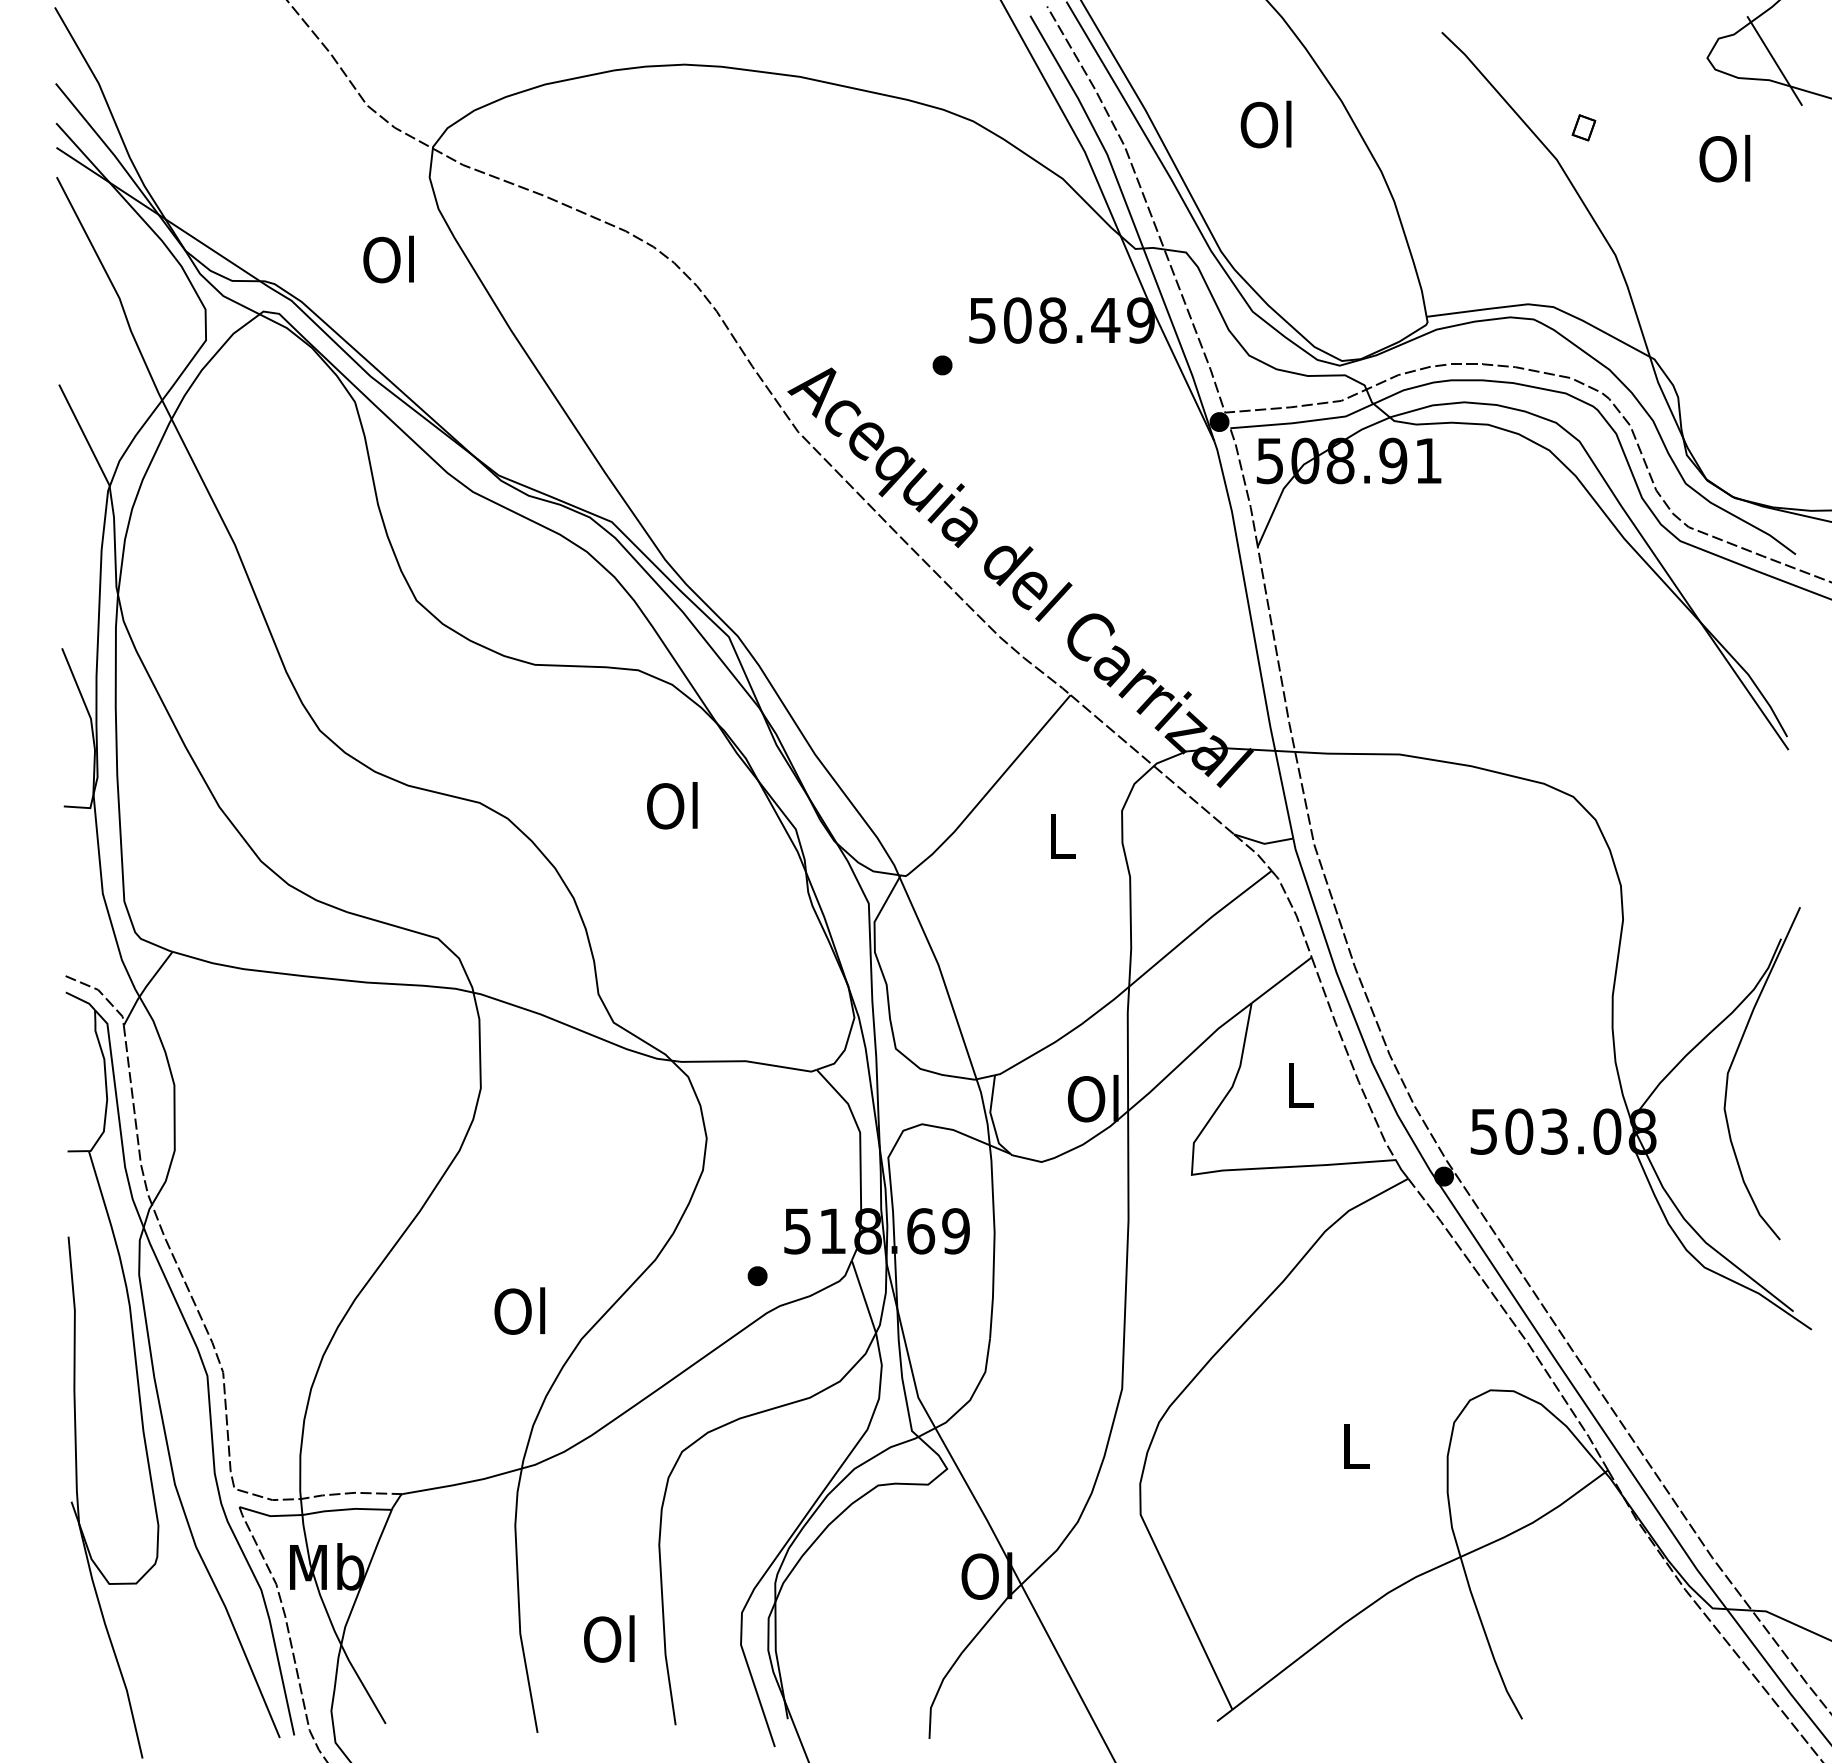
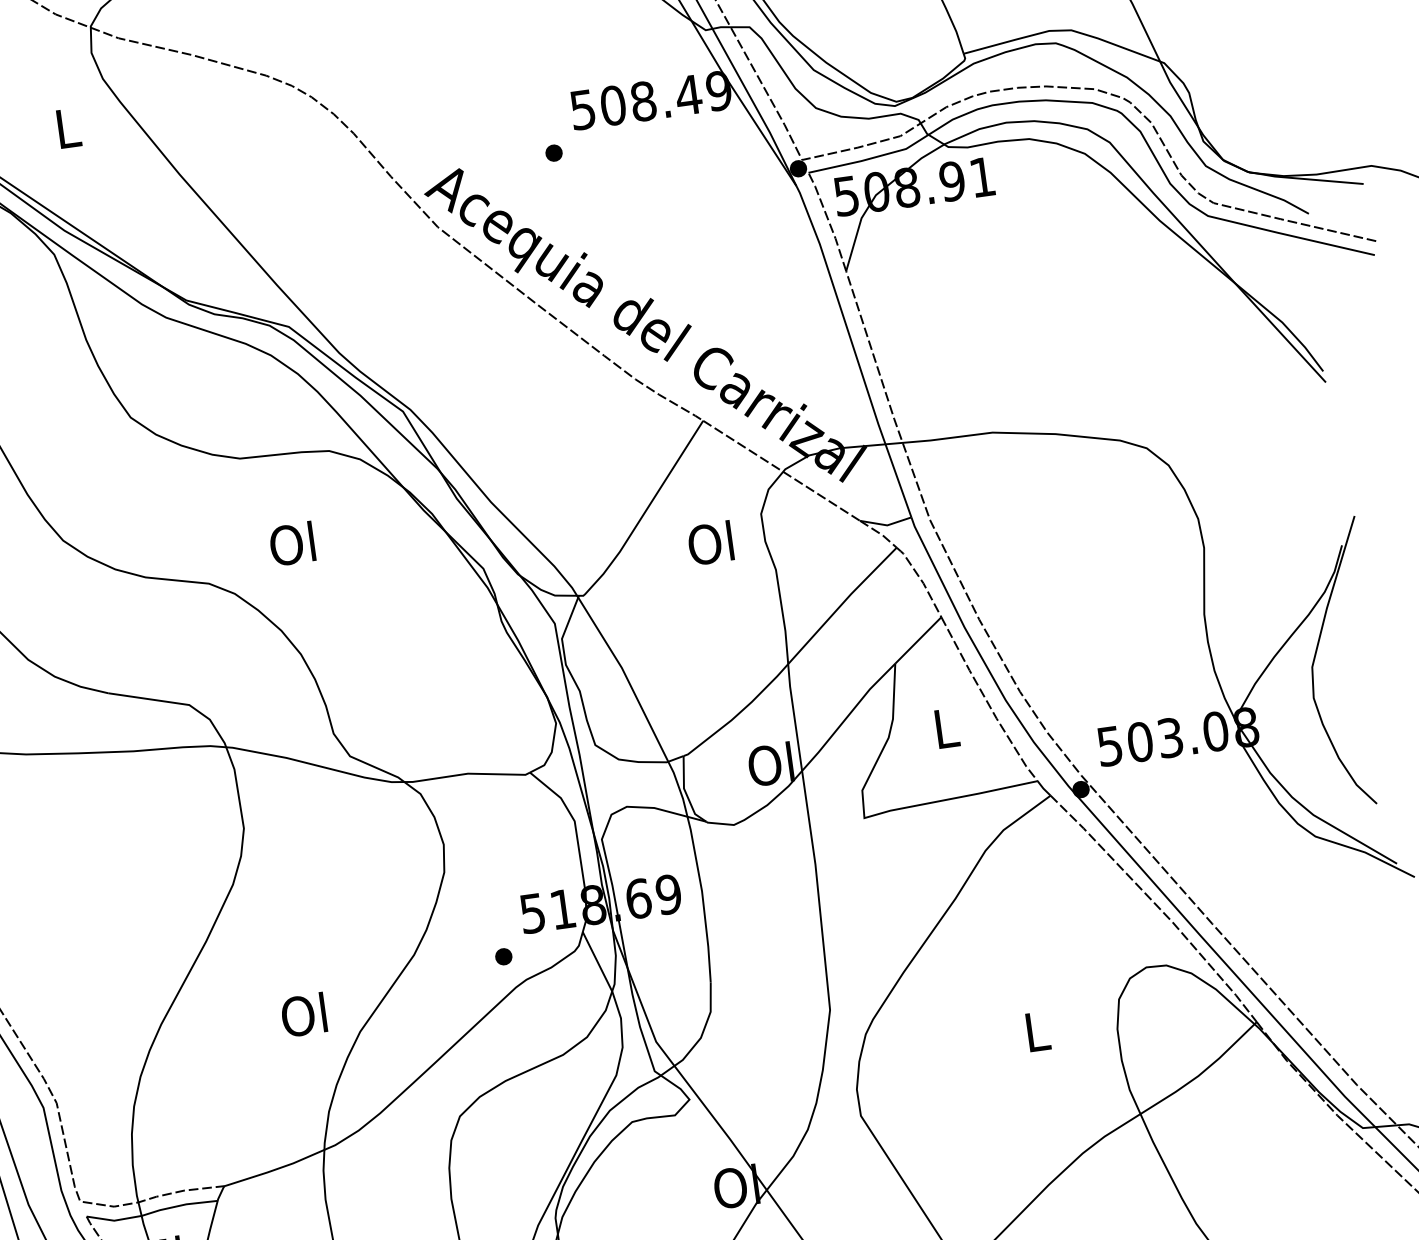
text: (388, 259) -> (65, 128), Ol -> L
text: (672, 805) -> (292, 543), moved
text: (1059, 836) -> (710, 543), L -> Ol

